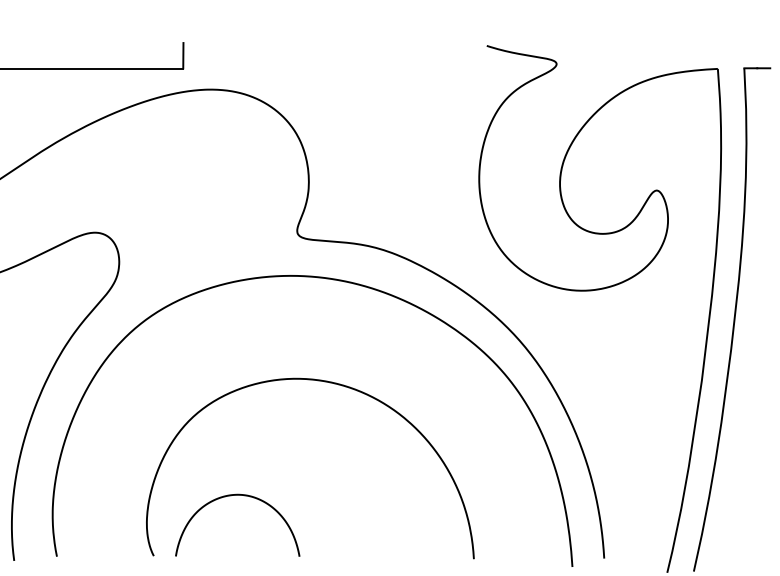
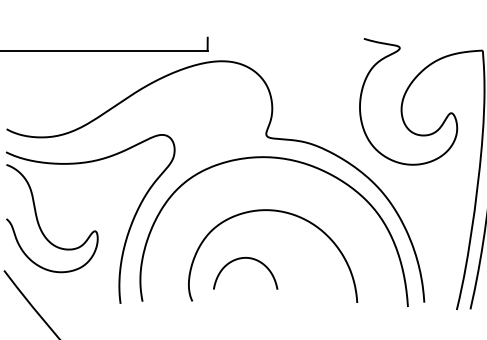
curve: (229, 498) -> (241, 259), moved

